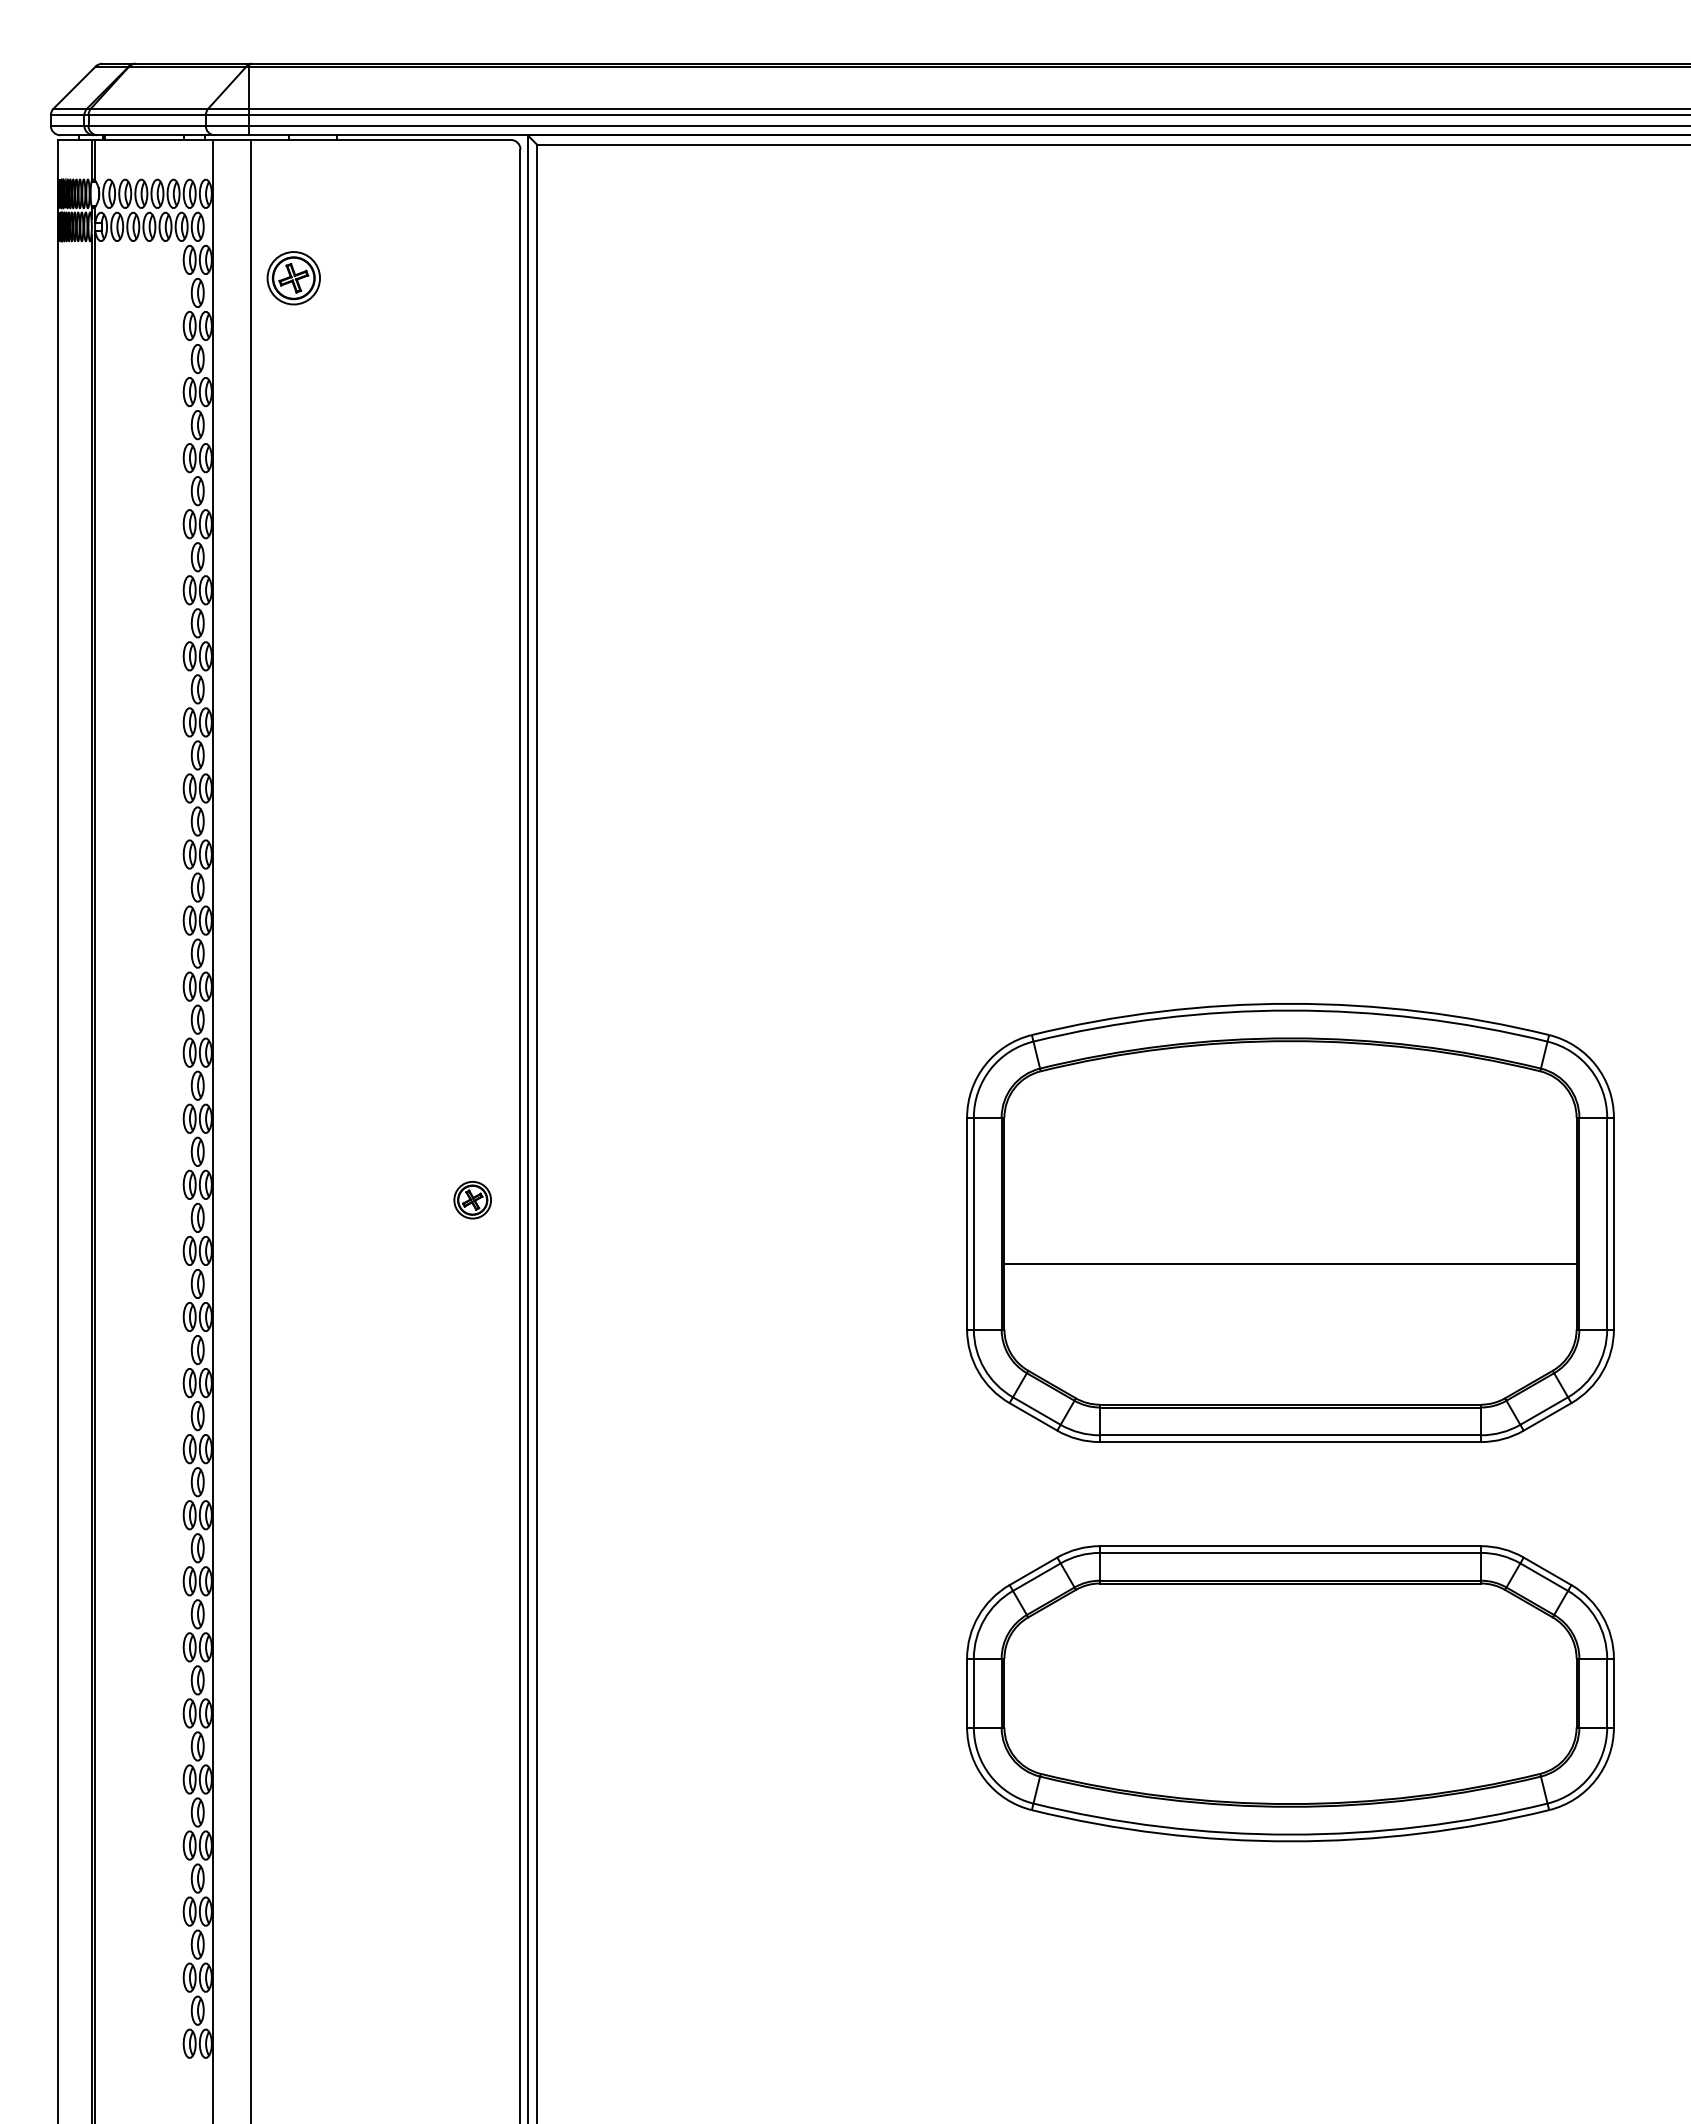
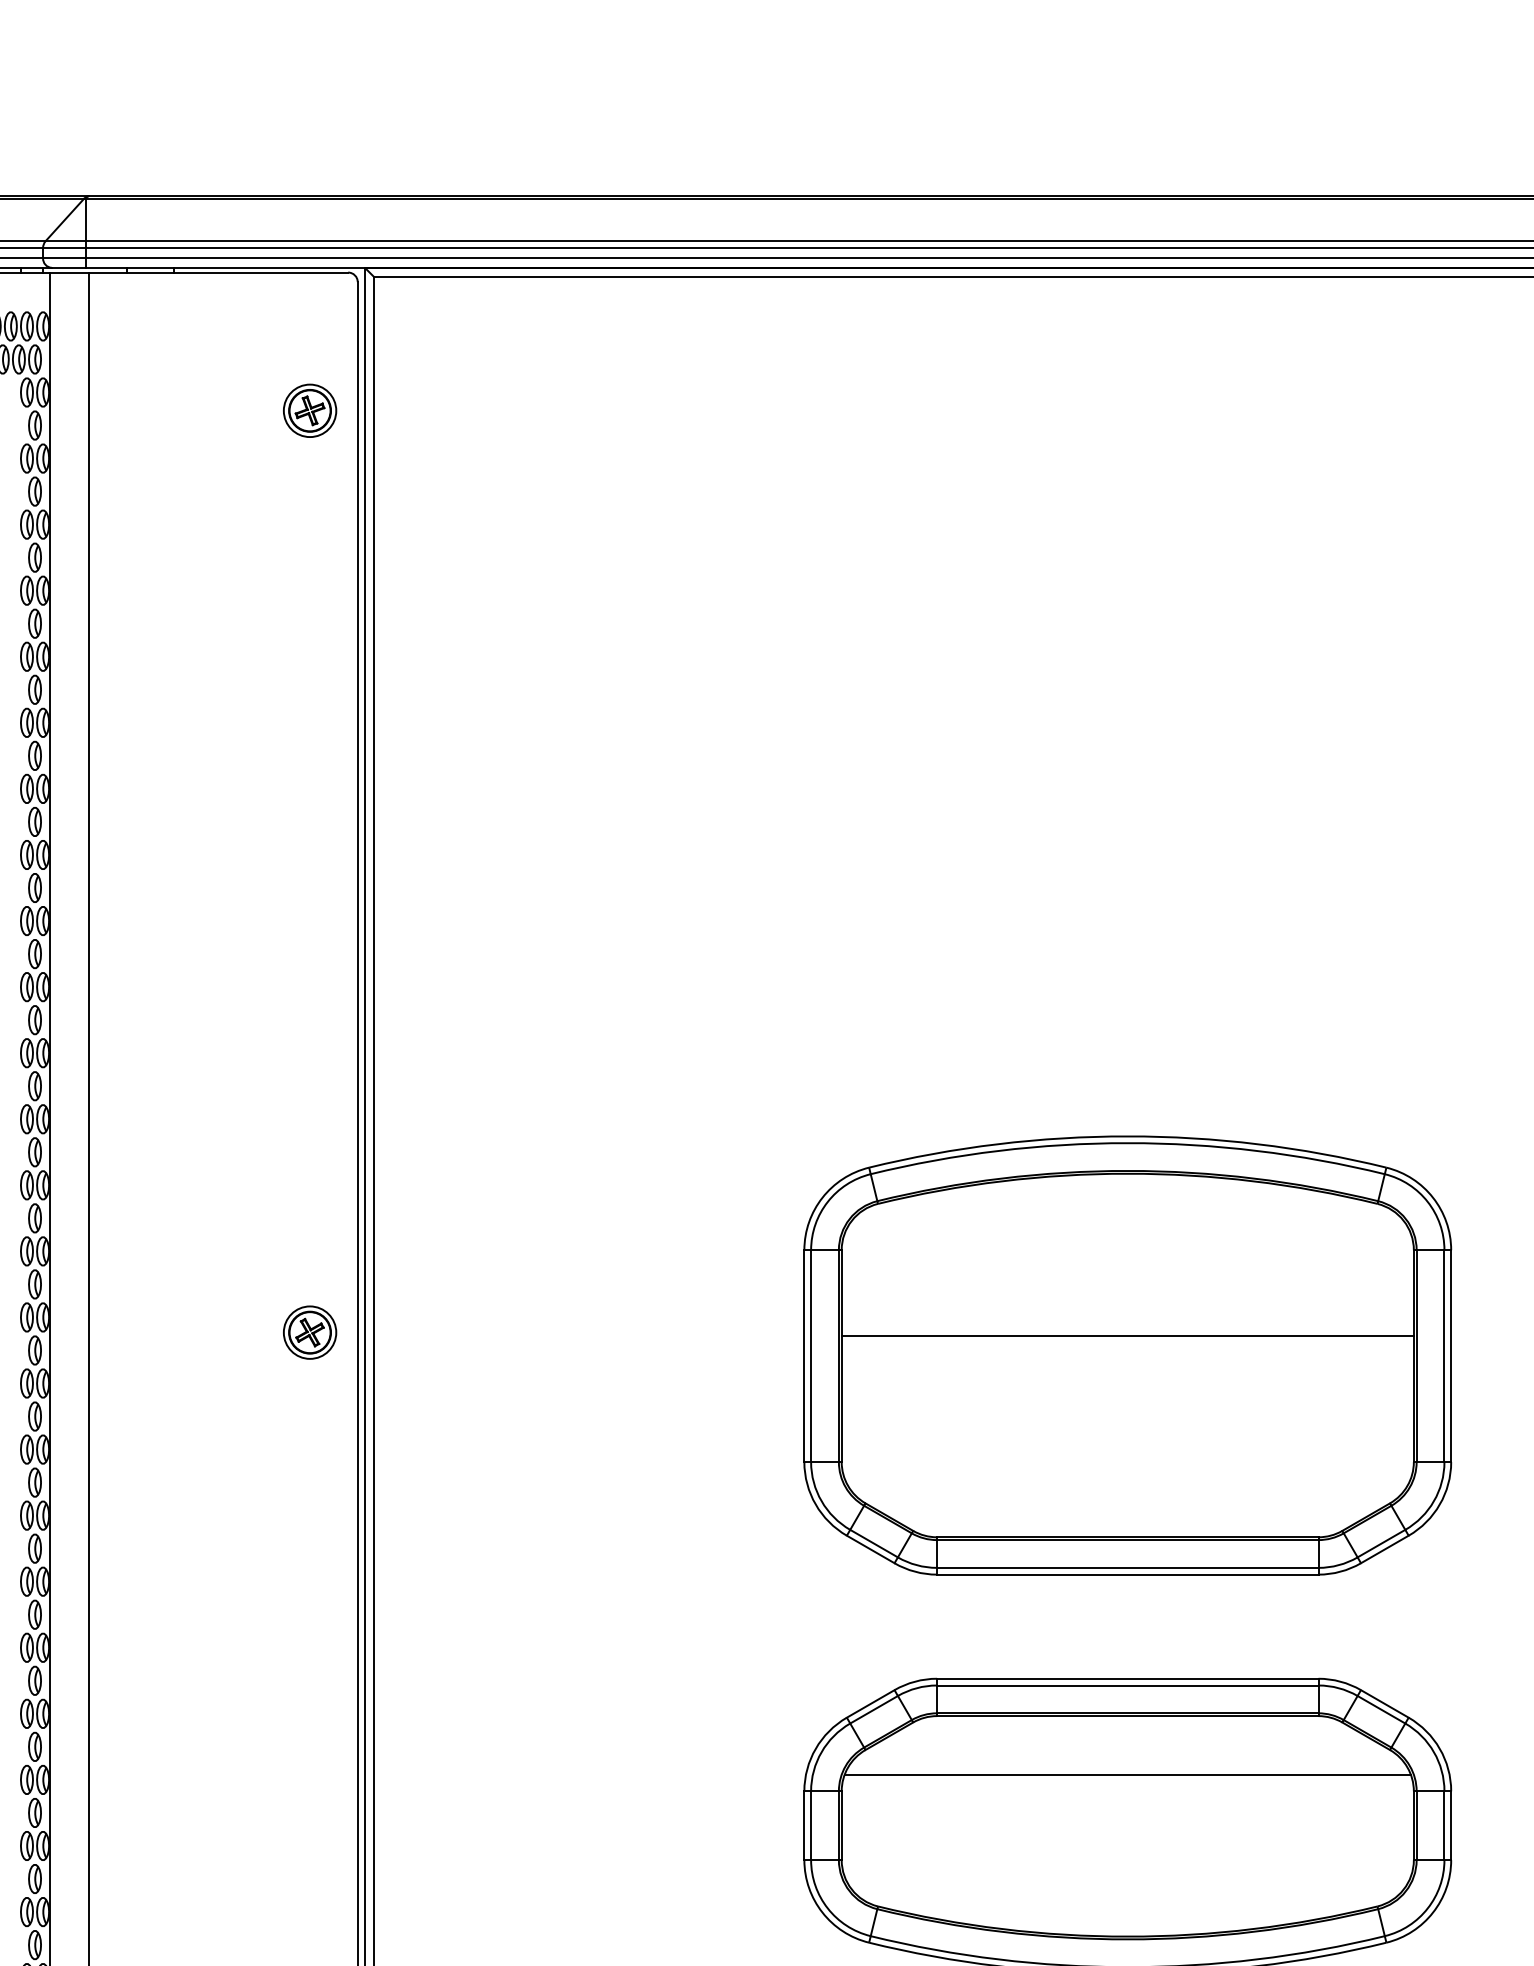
part: (293, 278) -> (309, 411), moved
part: (472, 1200) -> (309, 1333), size x1.43
line: (1290, 1264) -> (1127, 1336), moved
line: (1290, 1641) -> (1127, 1774), added

